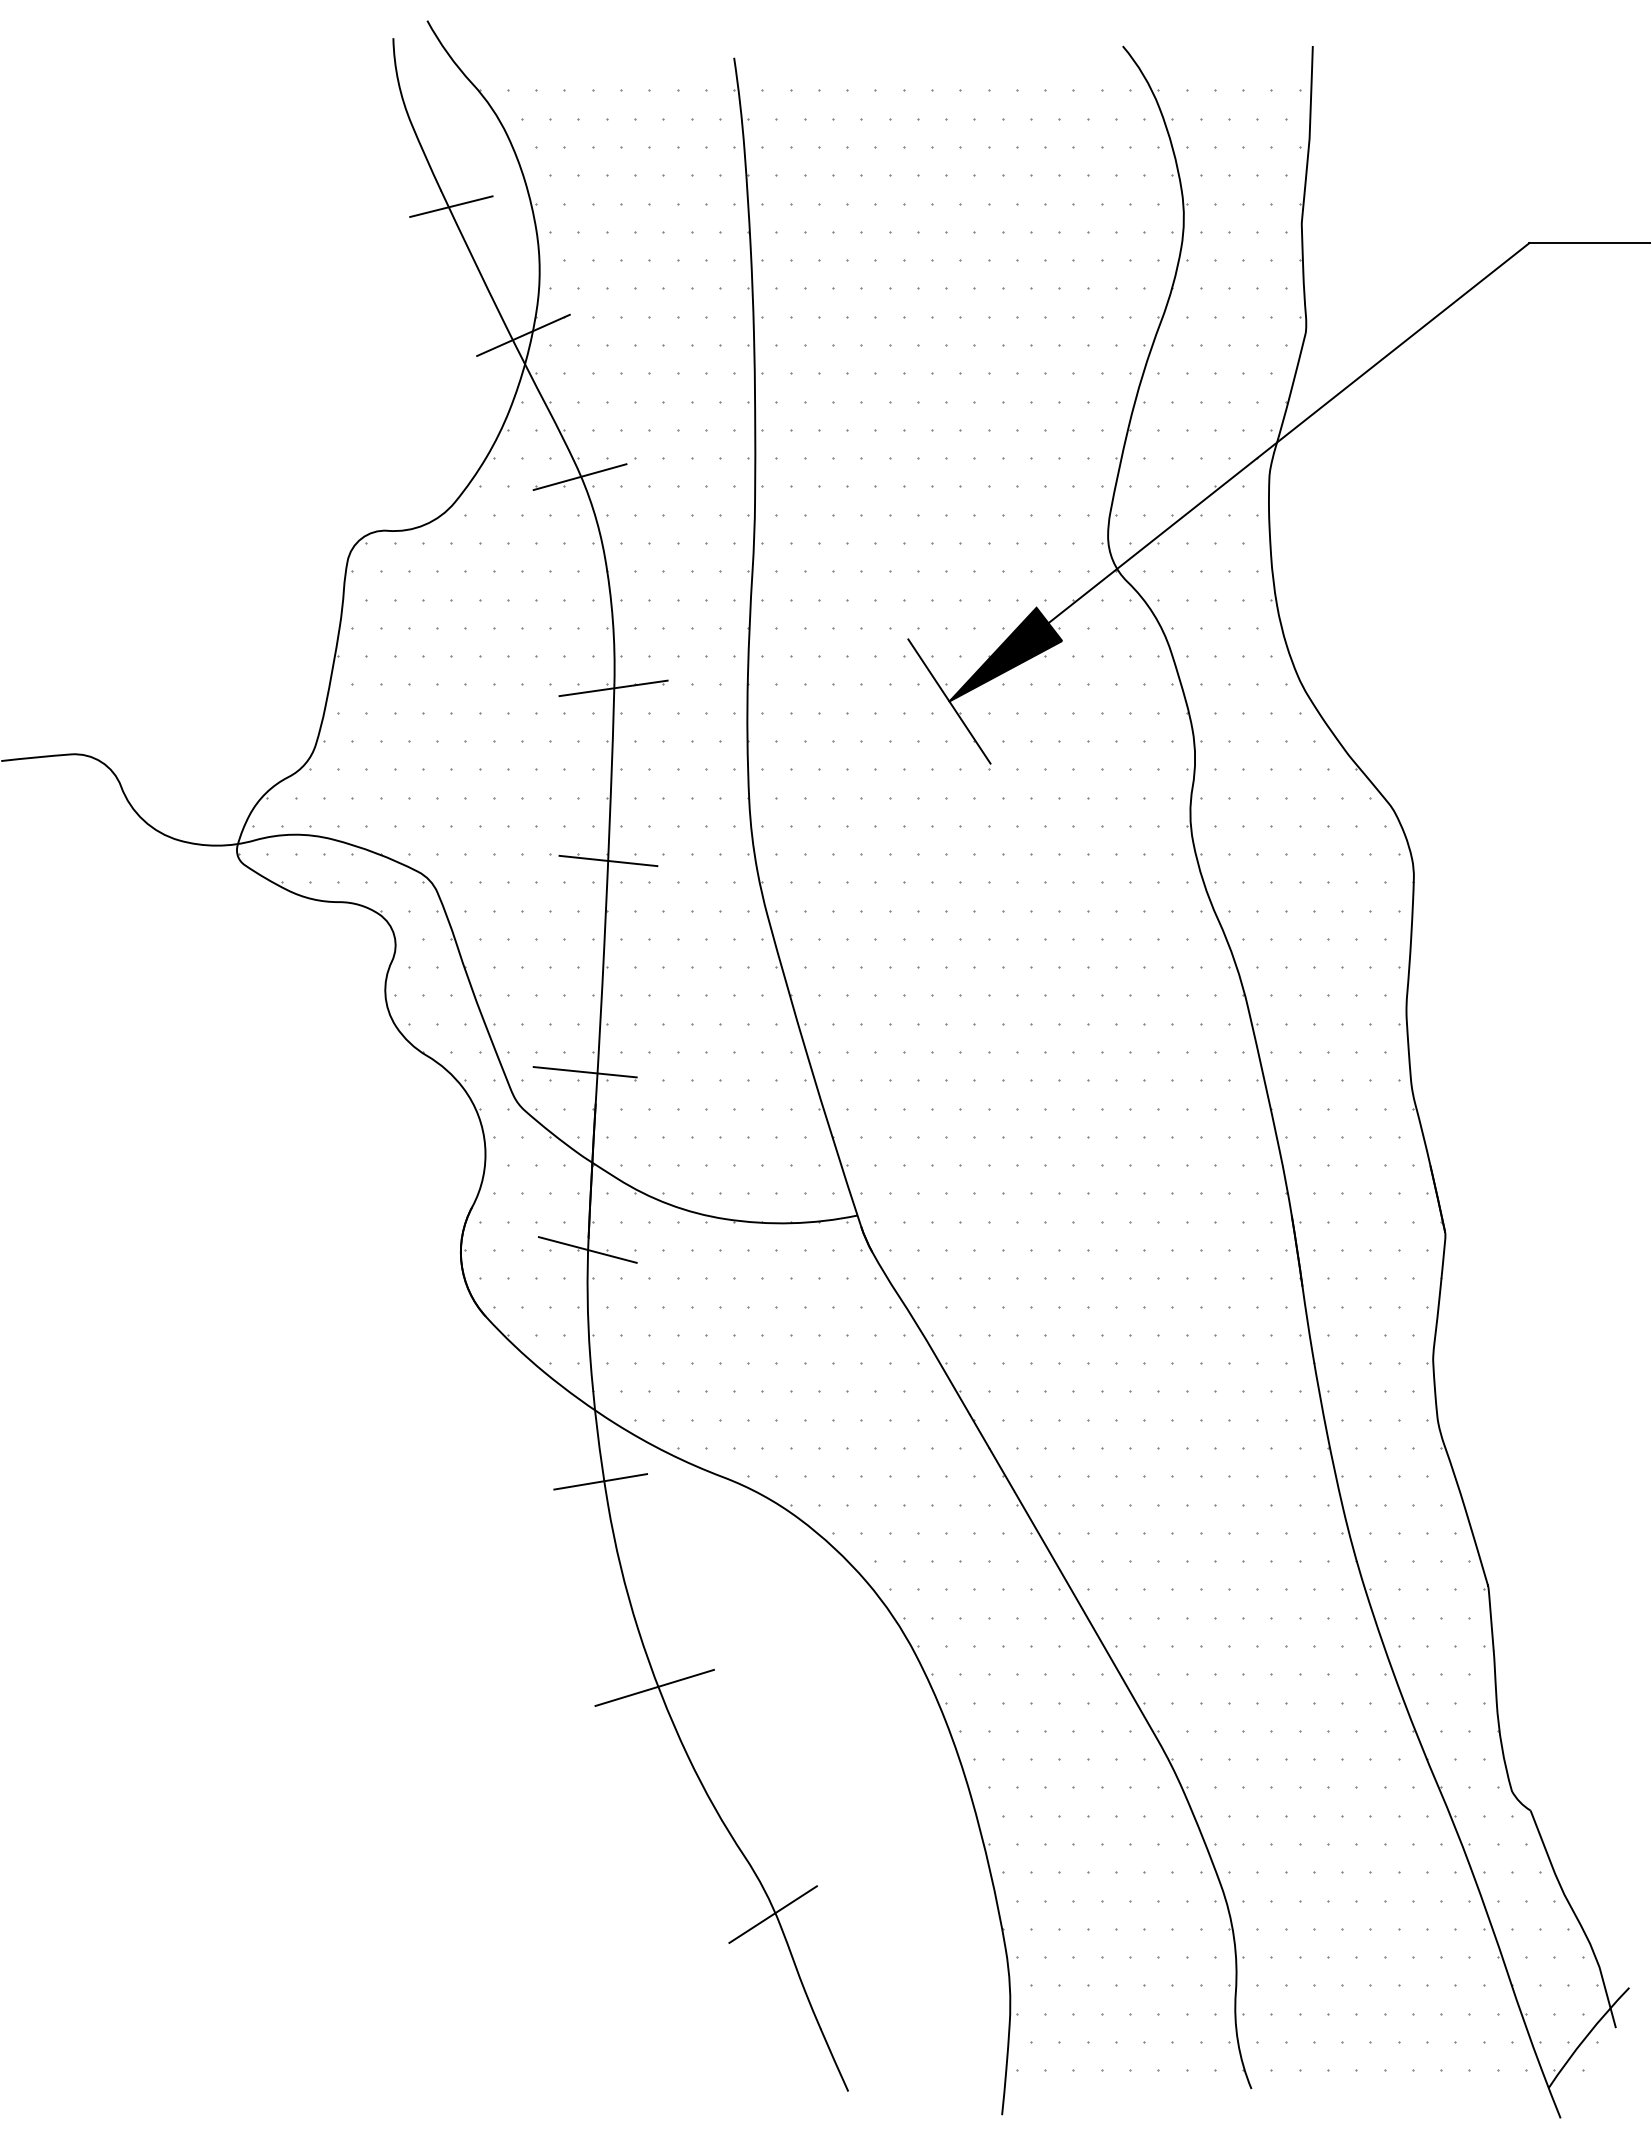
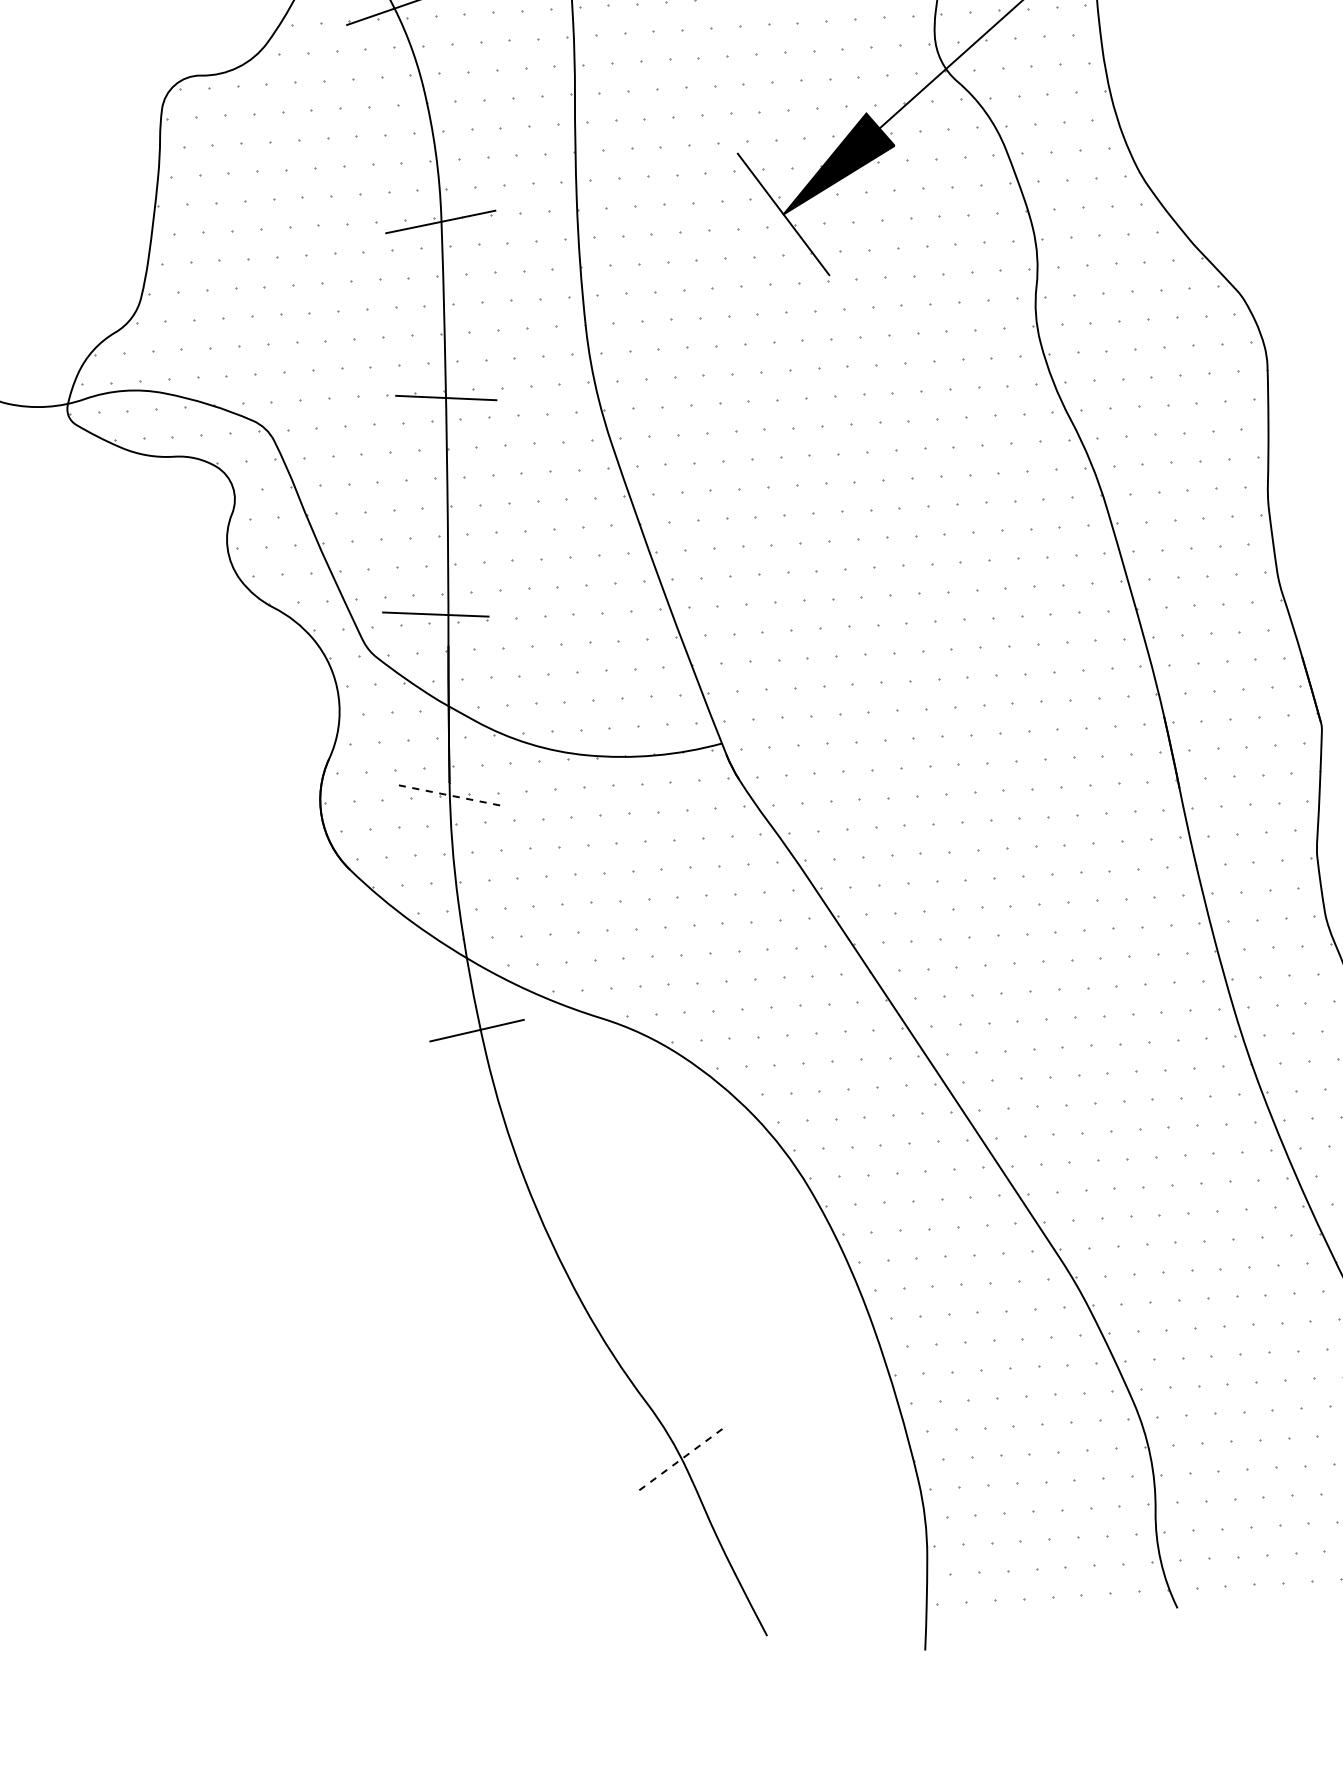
line: (587, 1249) -> (449, 794), solid -> dashed
line: (654, 1687) -> (544, 1236), removed
line: (772, 1914) -> (678, 1460), solid -> dashed

